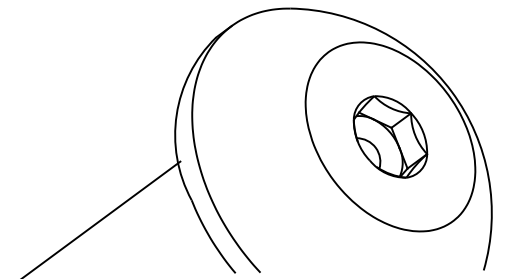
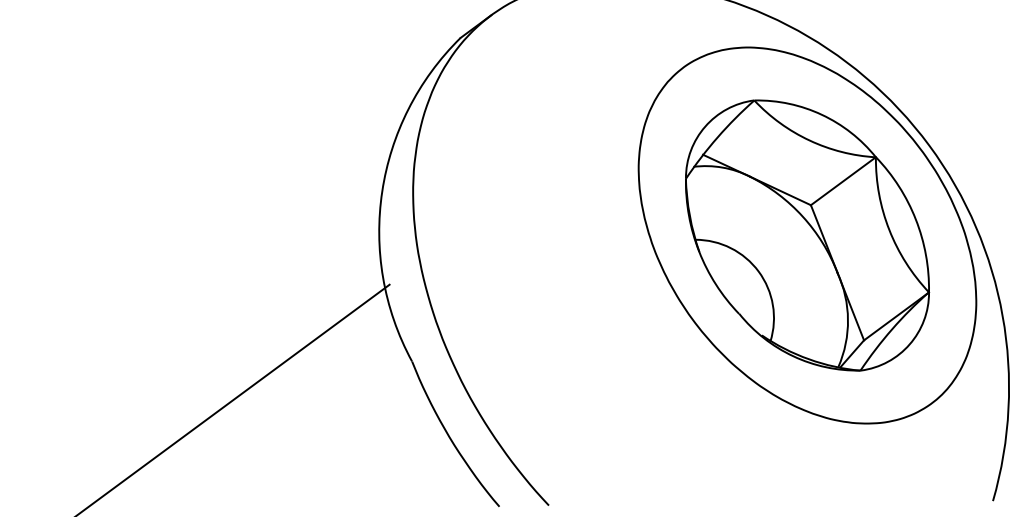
part: (390, 136) -> (807, 234), size x1.67

